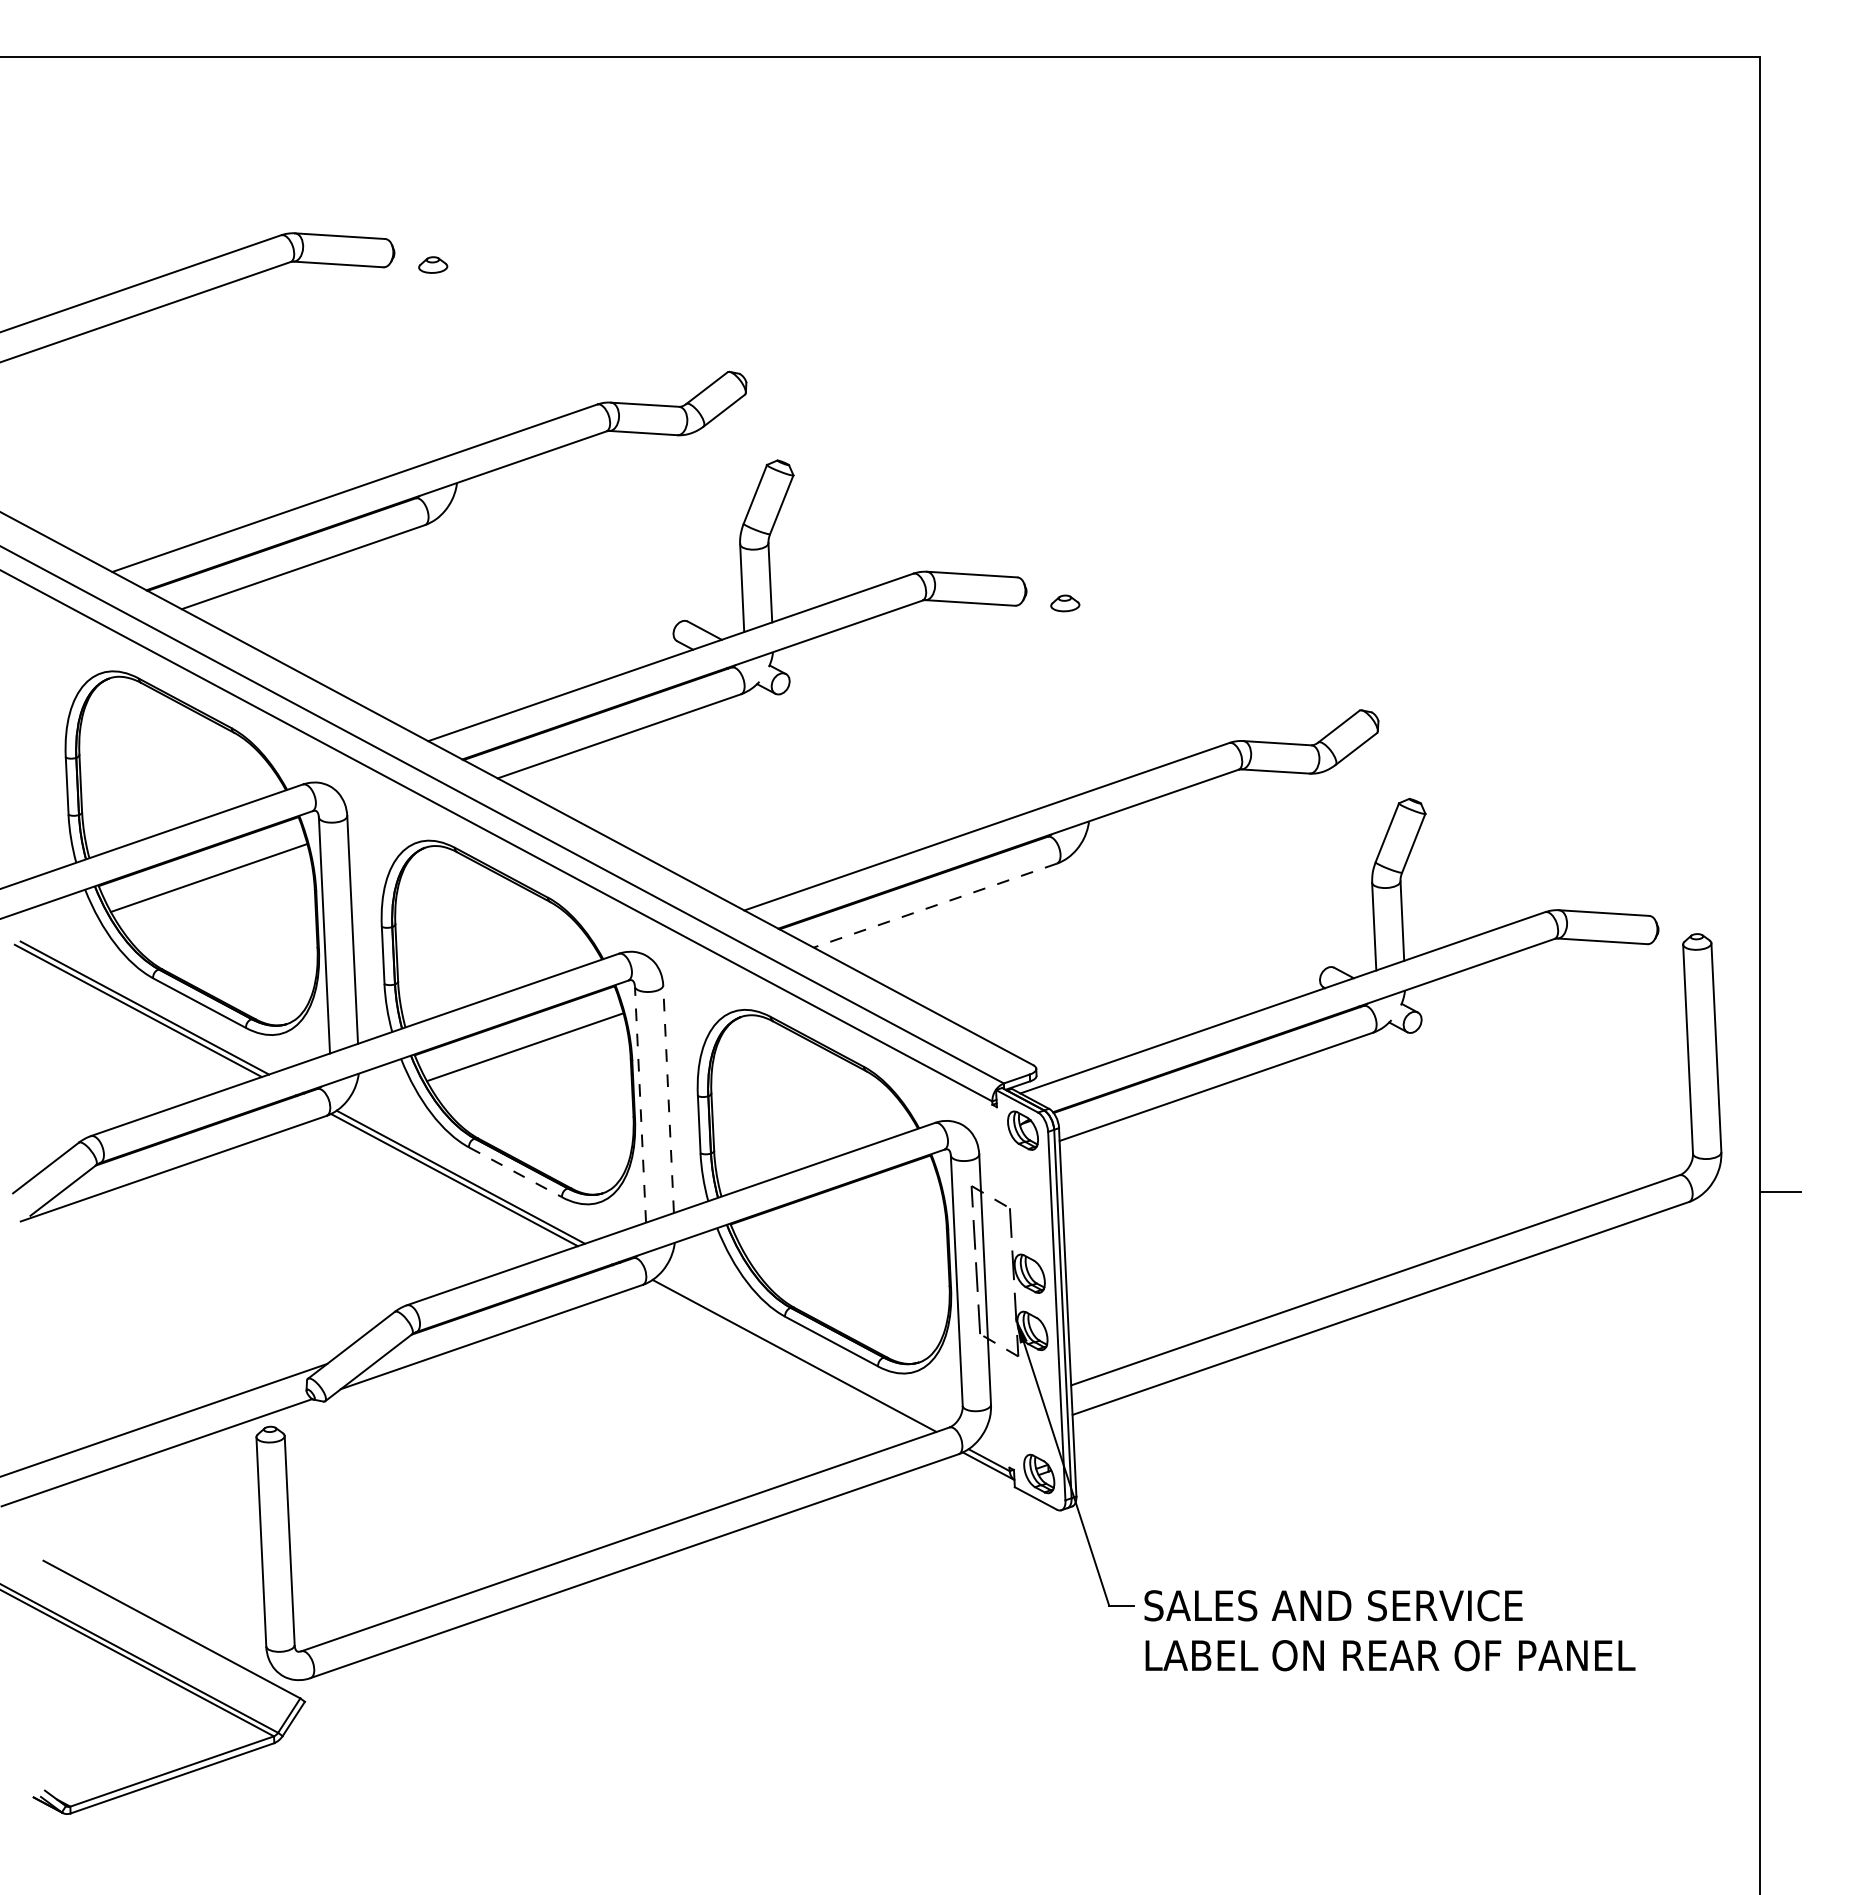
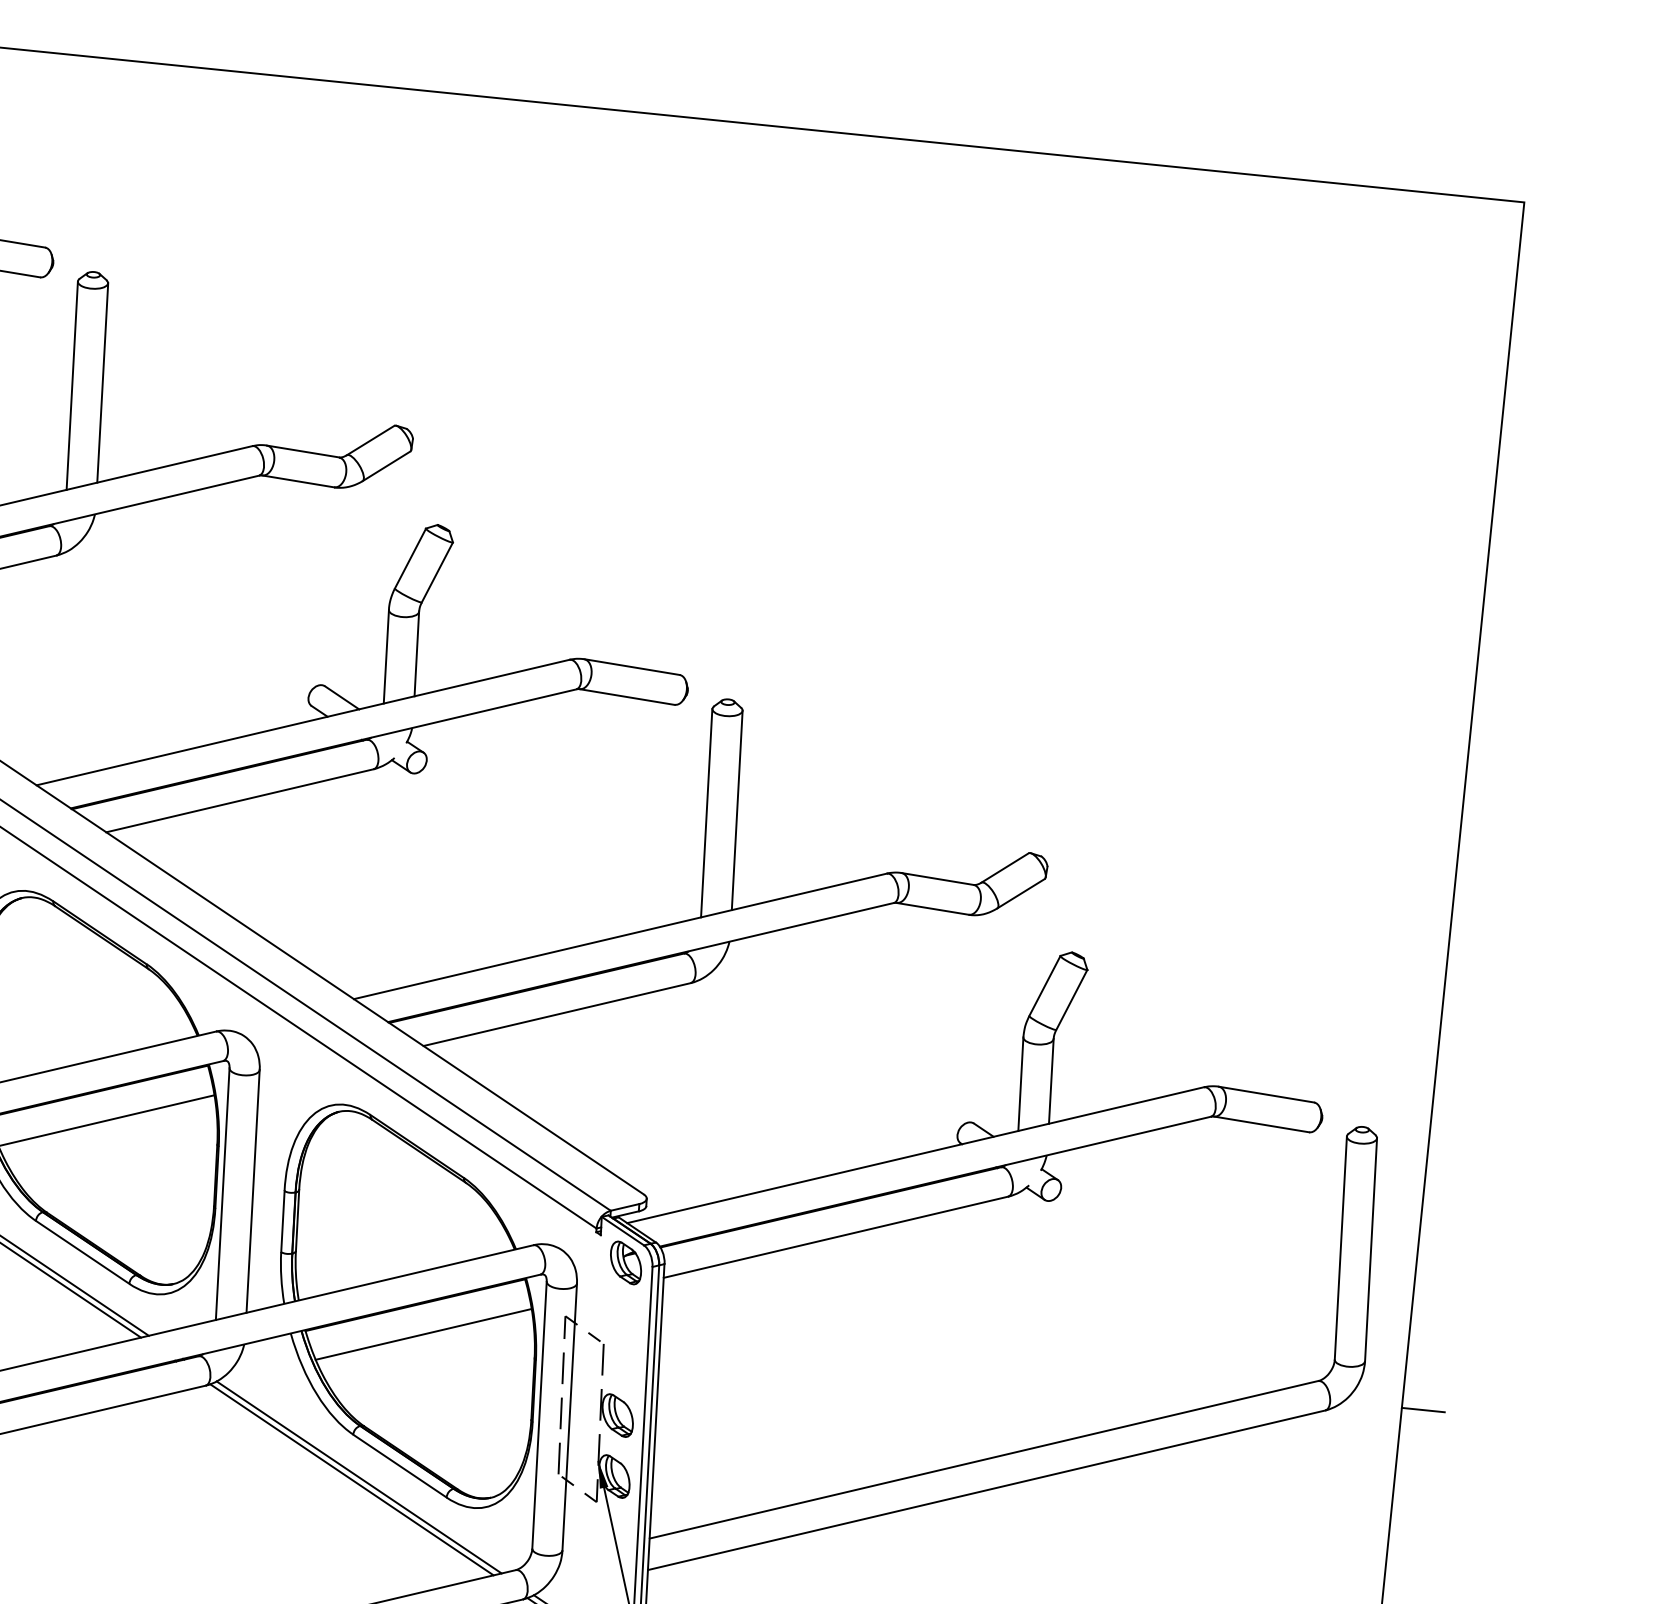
line: (451, 359) -> (102, 382), added
line: (423, 364) -> (72, 384), added
line: (1083, 697) -> (736, 809), added
line: (1055, 703) -> (706, 812), added
line: (935, 905) -> (557, 1014), dashed -> solid
line: (668, 1099) -> (253, 1191), dashed -> solid
line: (640, 1104) -> (222, 1193), dashed -> solid
line: (515, 1172) -> (82, 1252), dashed -> solid
line: (840, 1216) -> (422, 1334), added
line: (787, 1358) -> (351, 1479), added

